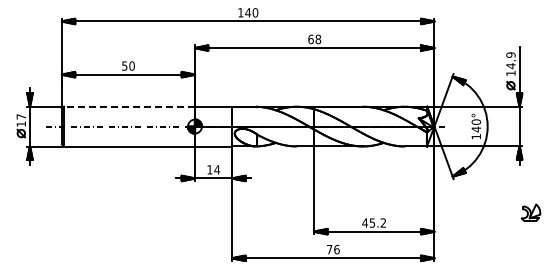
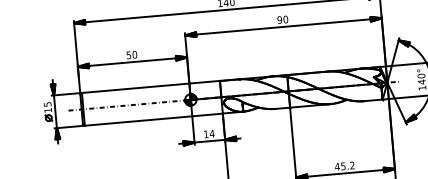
text: (314, 39) -> (282, 19), 68 -> 90
line: (129, 106) -> (135, 88), dashed -> solid
text: (21, 116) -> (47, 104), 17 -> 15

